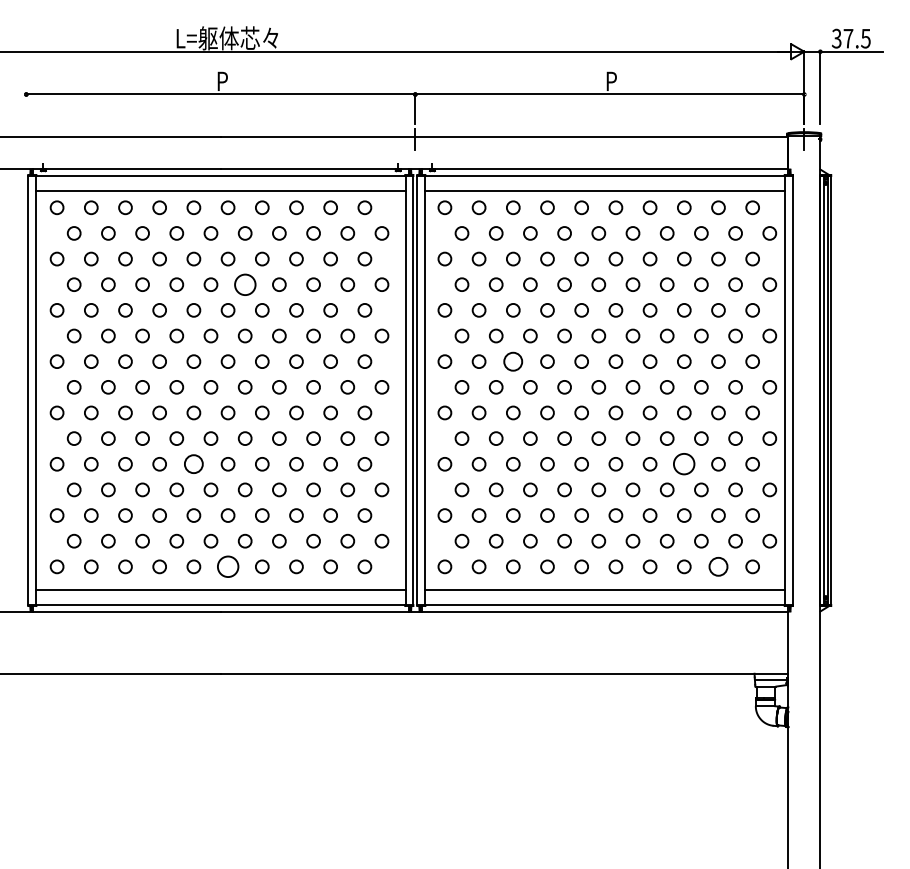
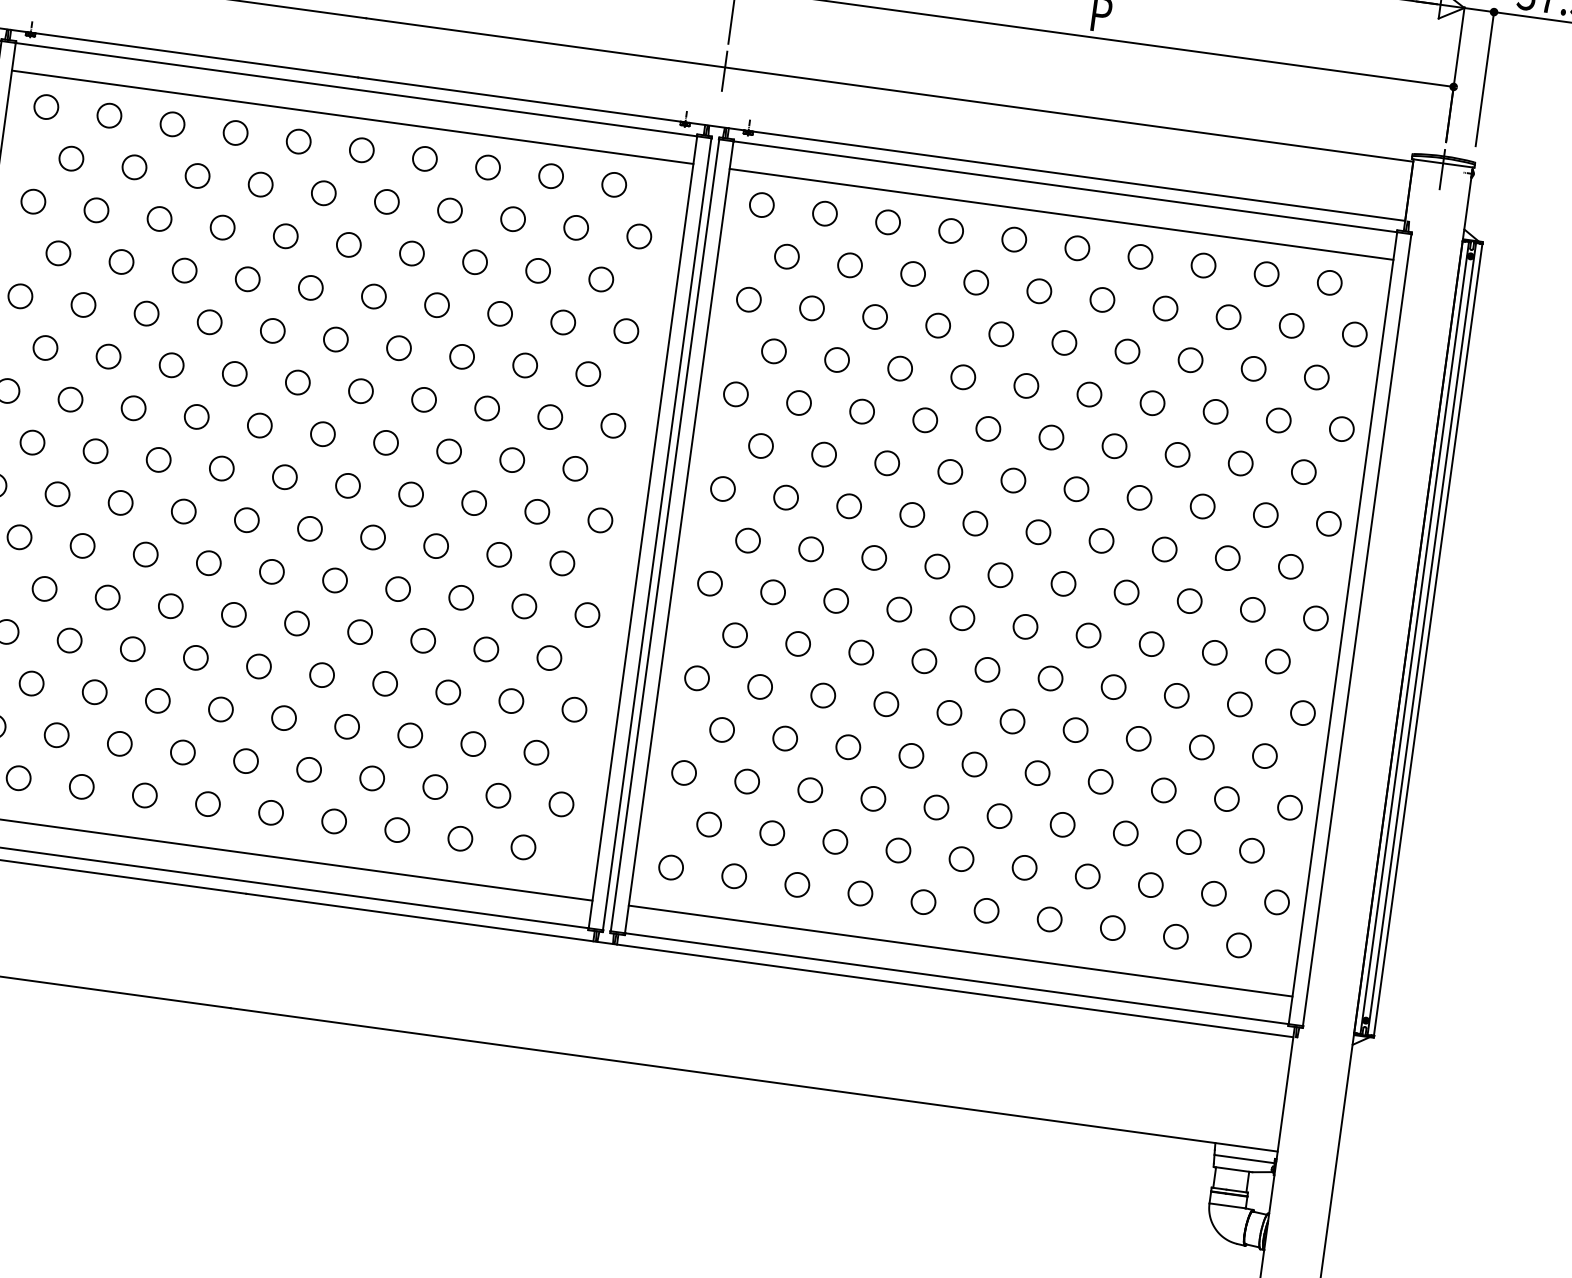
circle: (244, 284) -> (372, 295), size x0.62
circle: (513, 361) -> (849, 506), size x0.71
circle: (193, 464) -> (233, 615), size x0.71
circle: (684, 464) -> (1139, 739), size x0.62
circle: (227, 566) -> (270, 811), size x0.62
circle: (718, 566) -> (1175, 936), size x0.71

